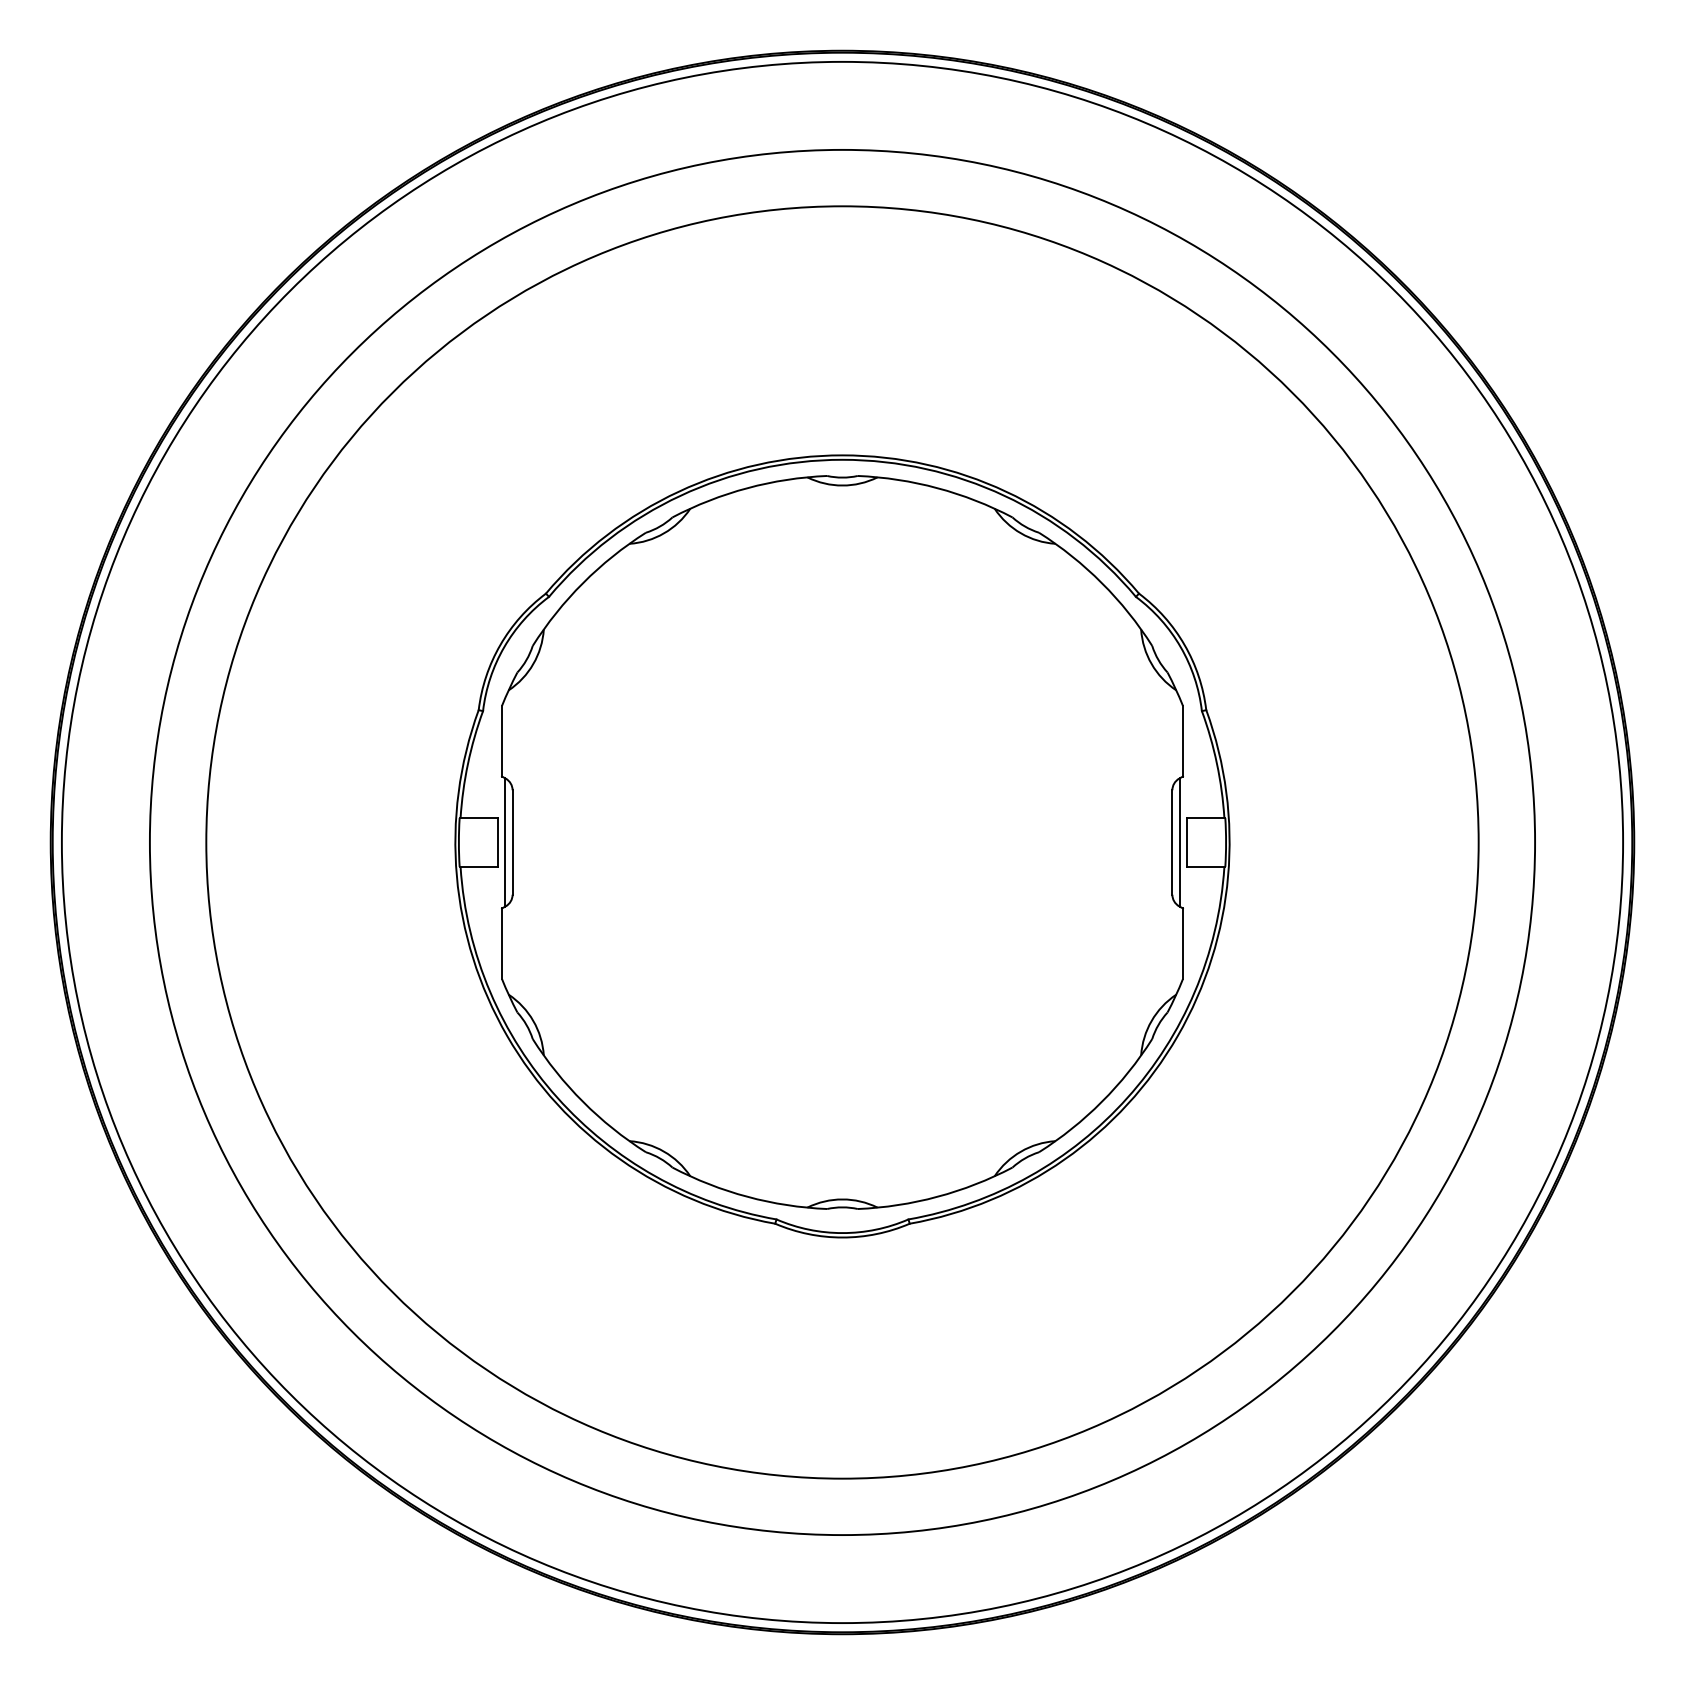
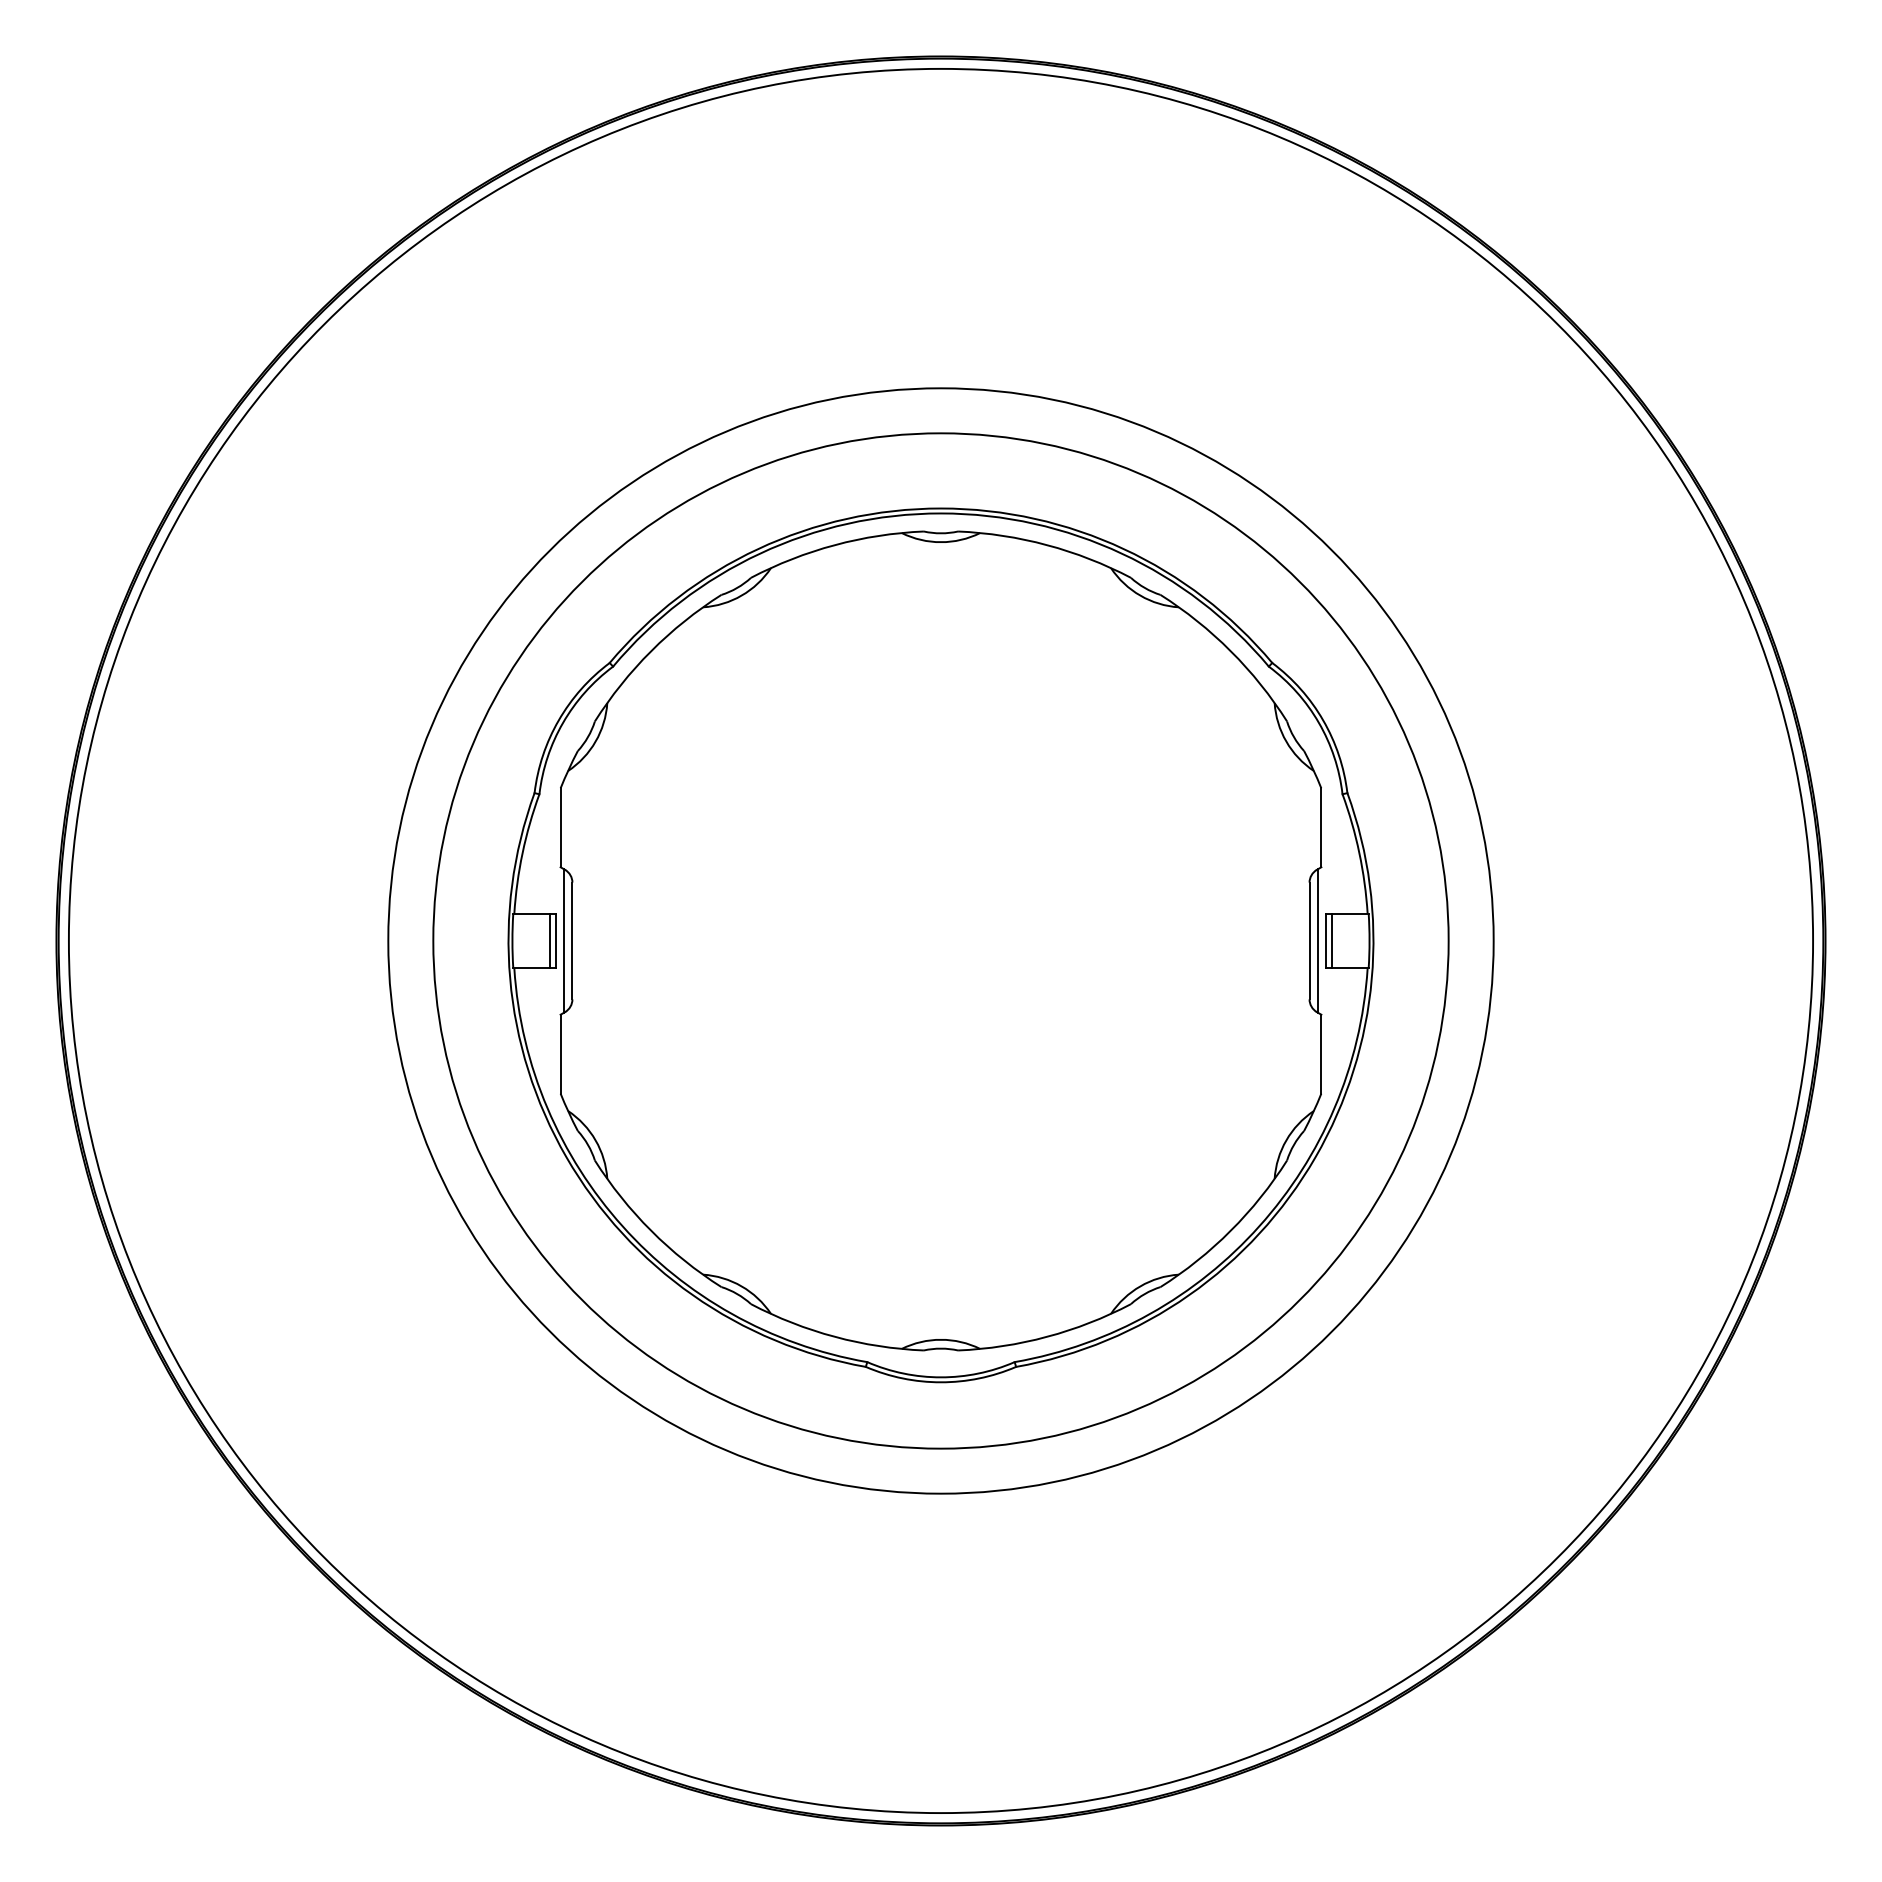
line: (492, 842) -> (550, 940), added
circle: (842, 842) -> (940, 940), size x0.71
circle: (842, 842) -> (940, 940), size x0.71
line: (1192, 842) -> (1331, 940), added

